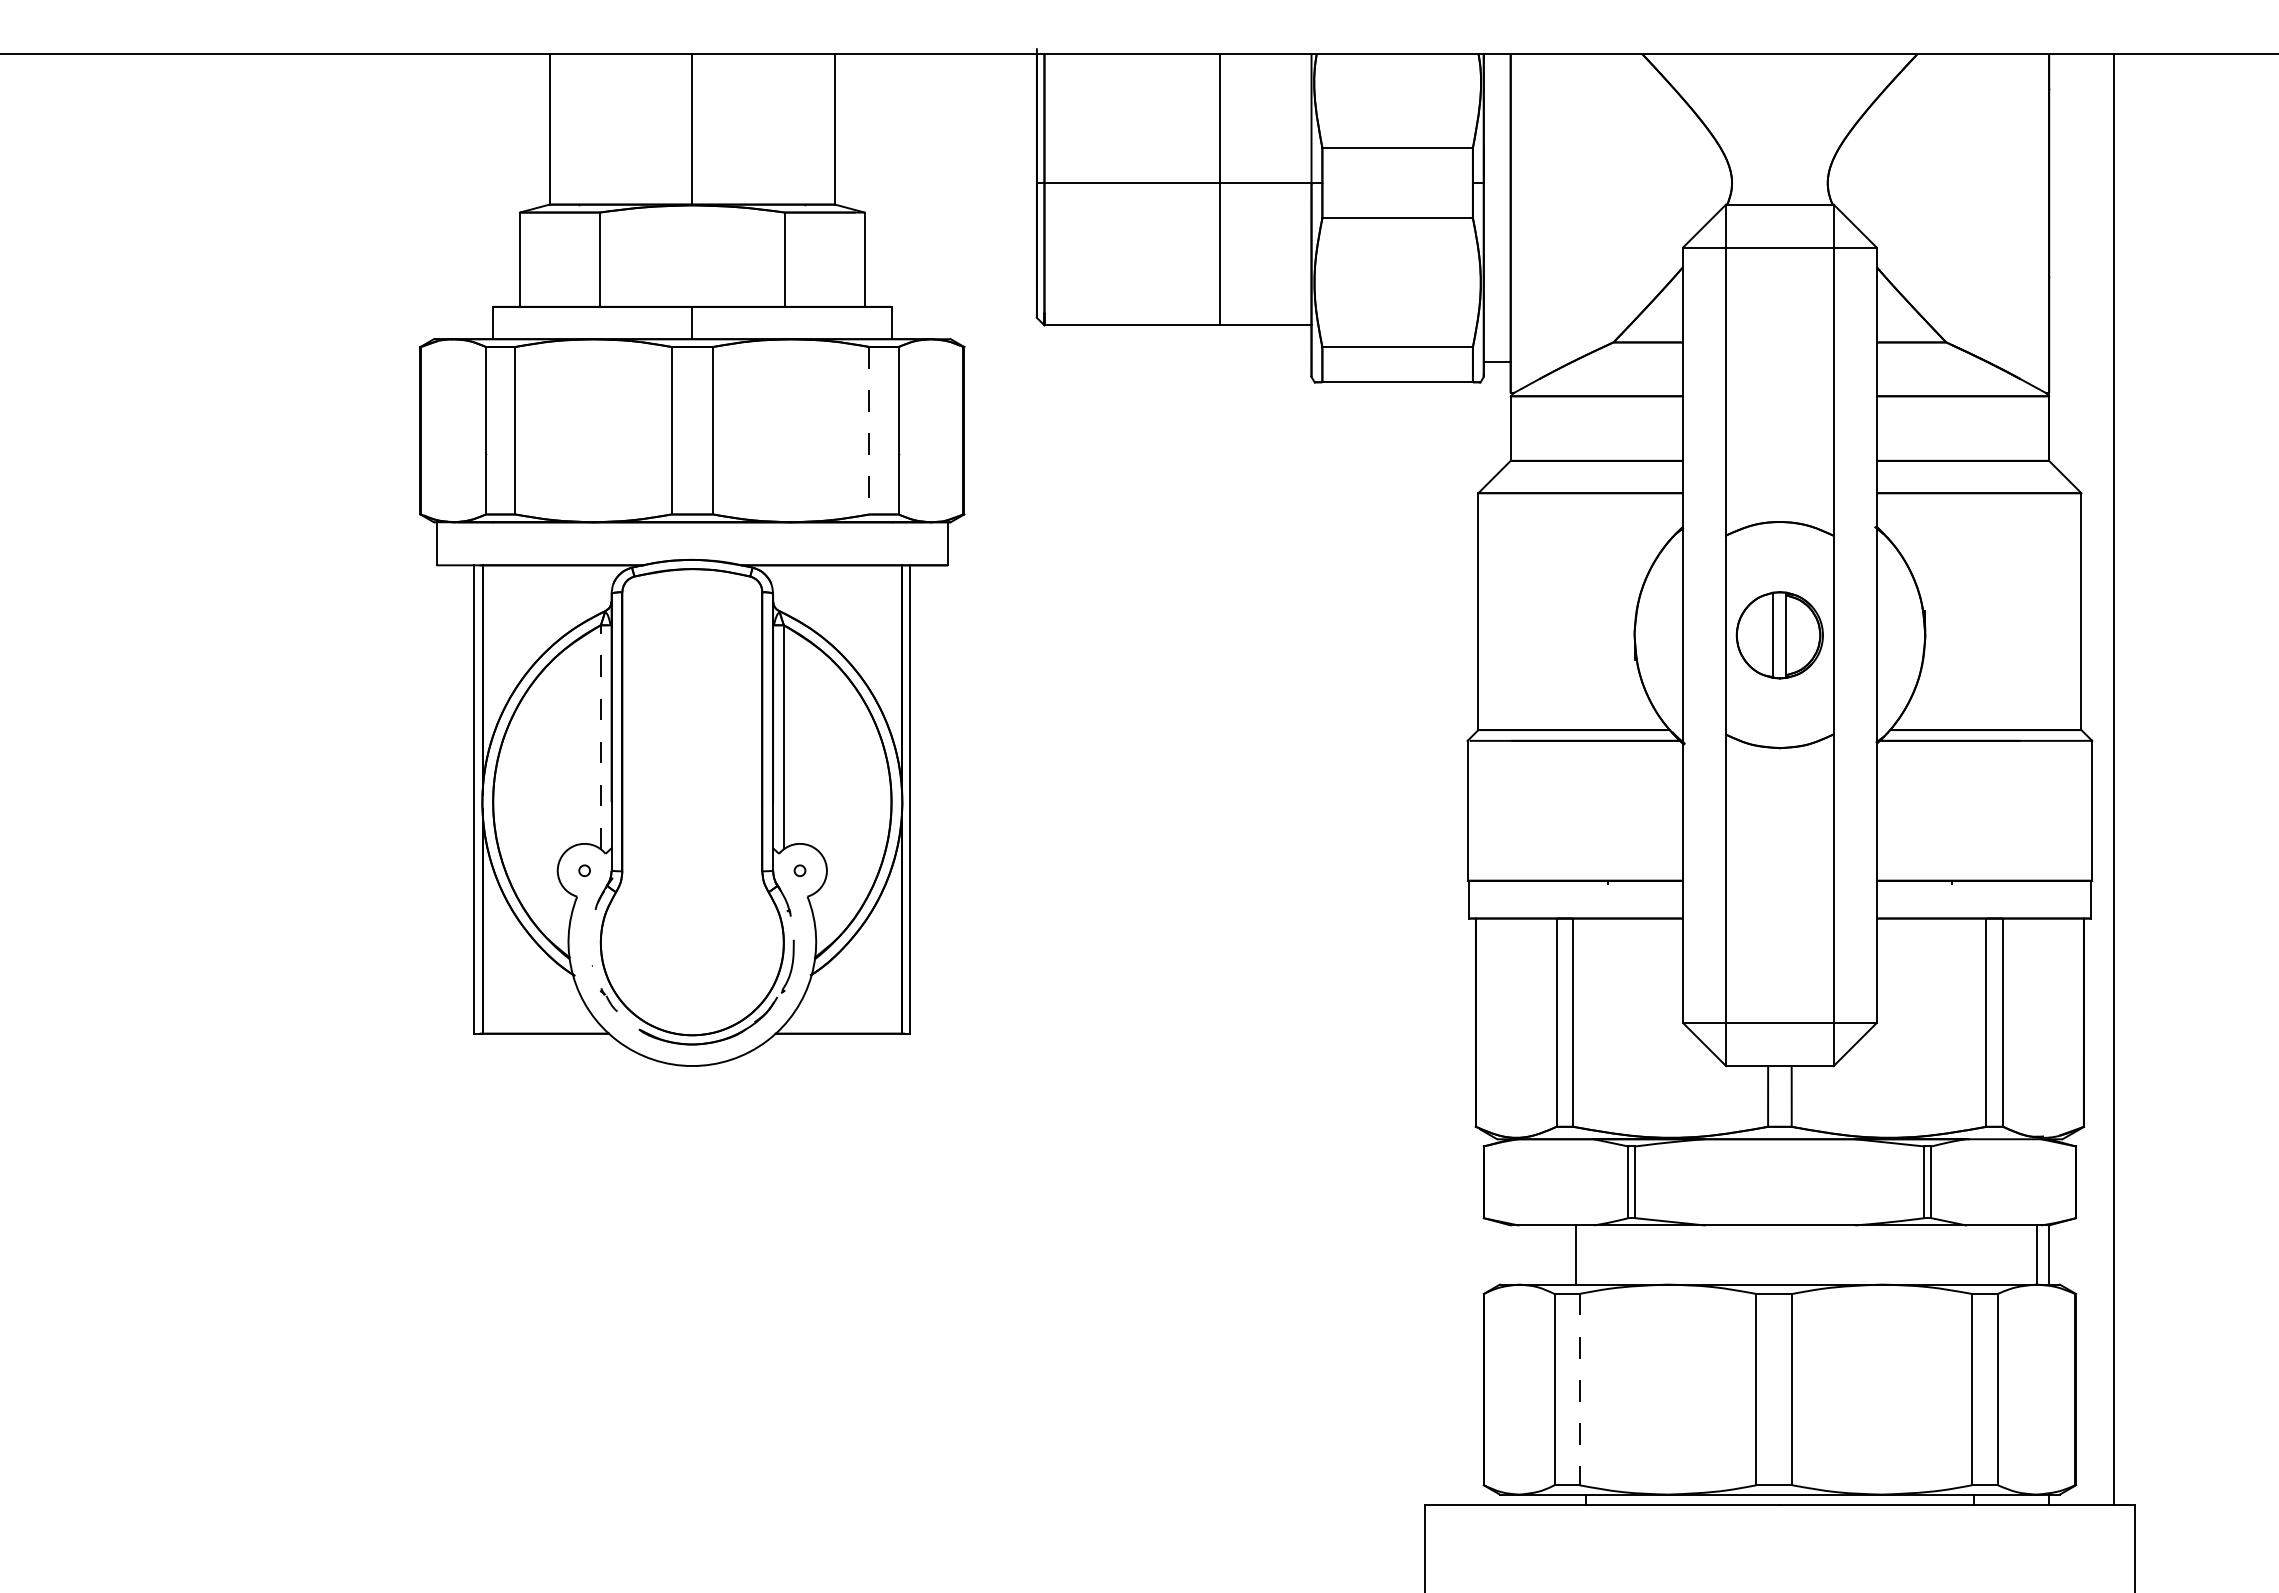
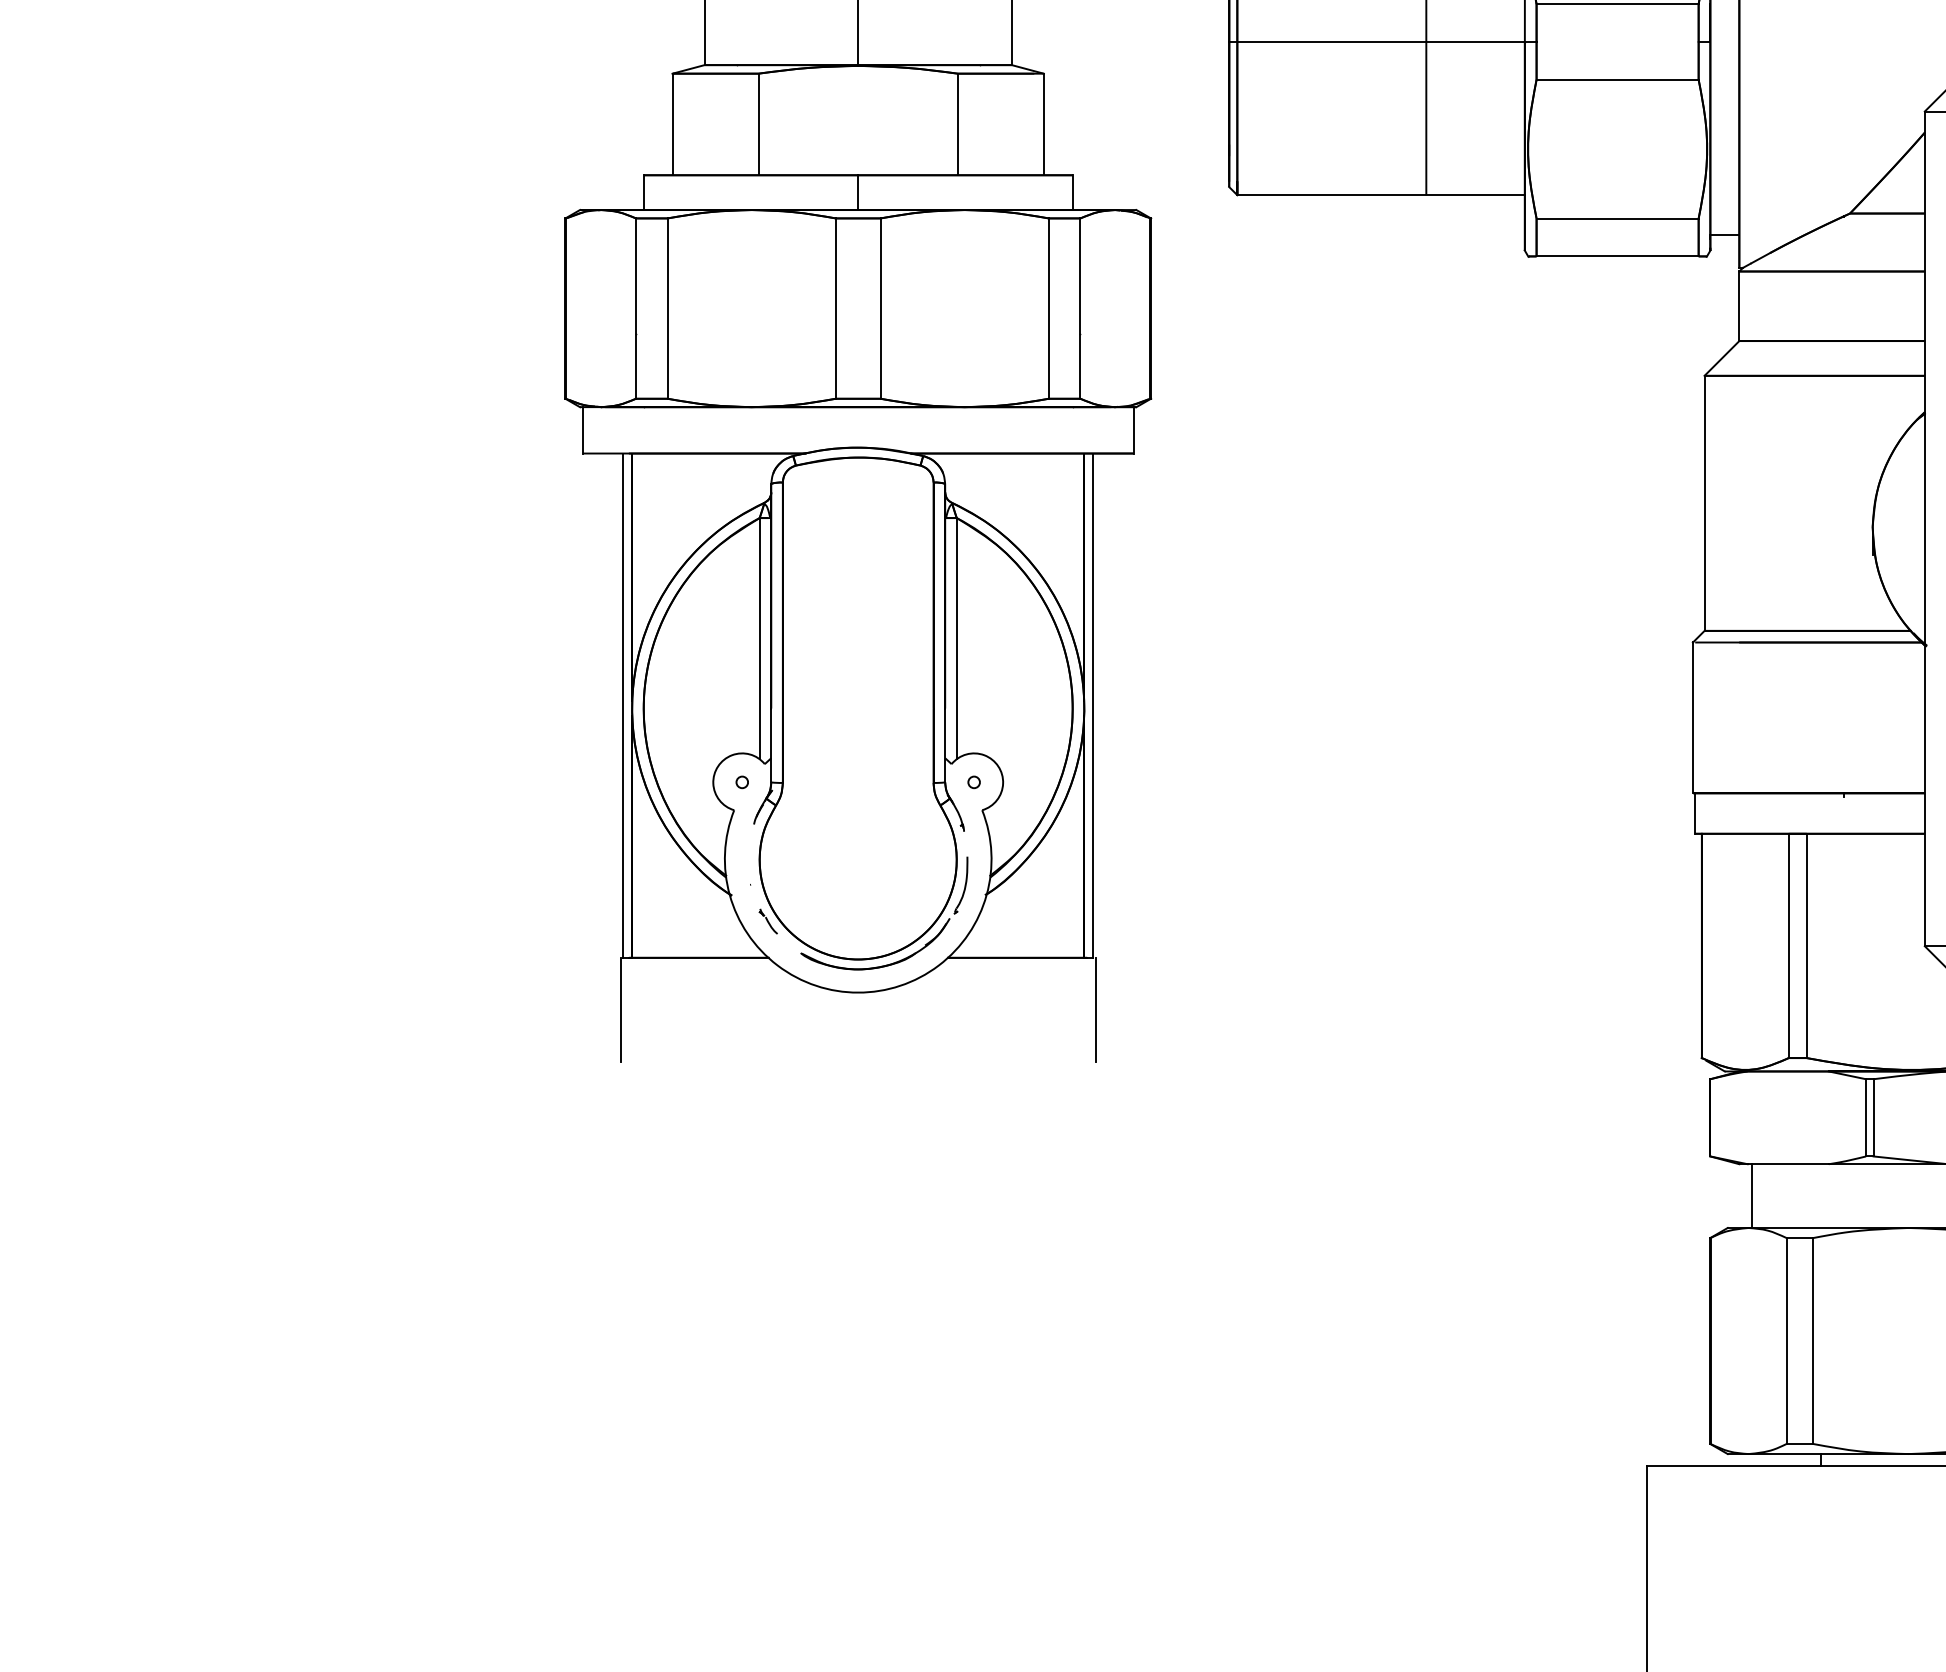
line: (869, 430) -> (1048, 308), dashed -> solid
line: (600, 737) -> (759, 638), dashed -> solid
line: (471, 1081) -> (620, 1009), added
line: (913, 1081) -> (1096, 1009), added
line: (1575, 1254) -> (1752, 1195), moved
line: (1579, 1389) -> (1813, 1340), dashed -> solid

